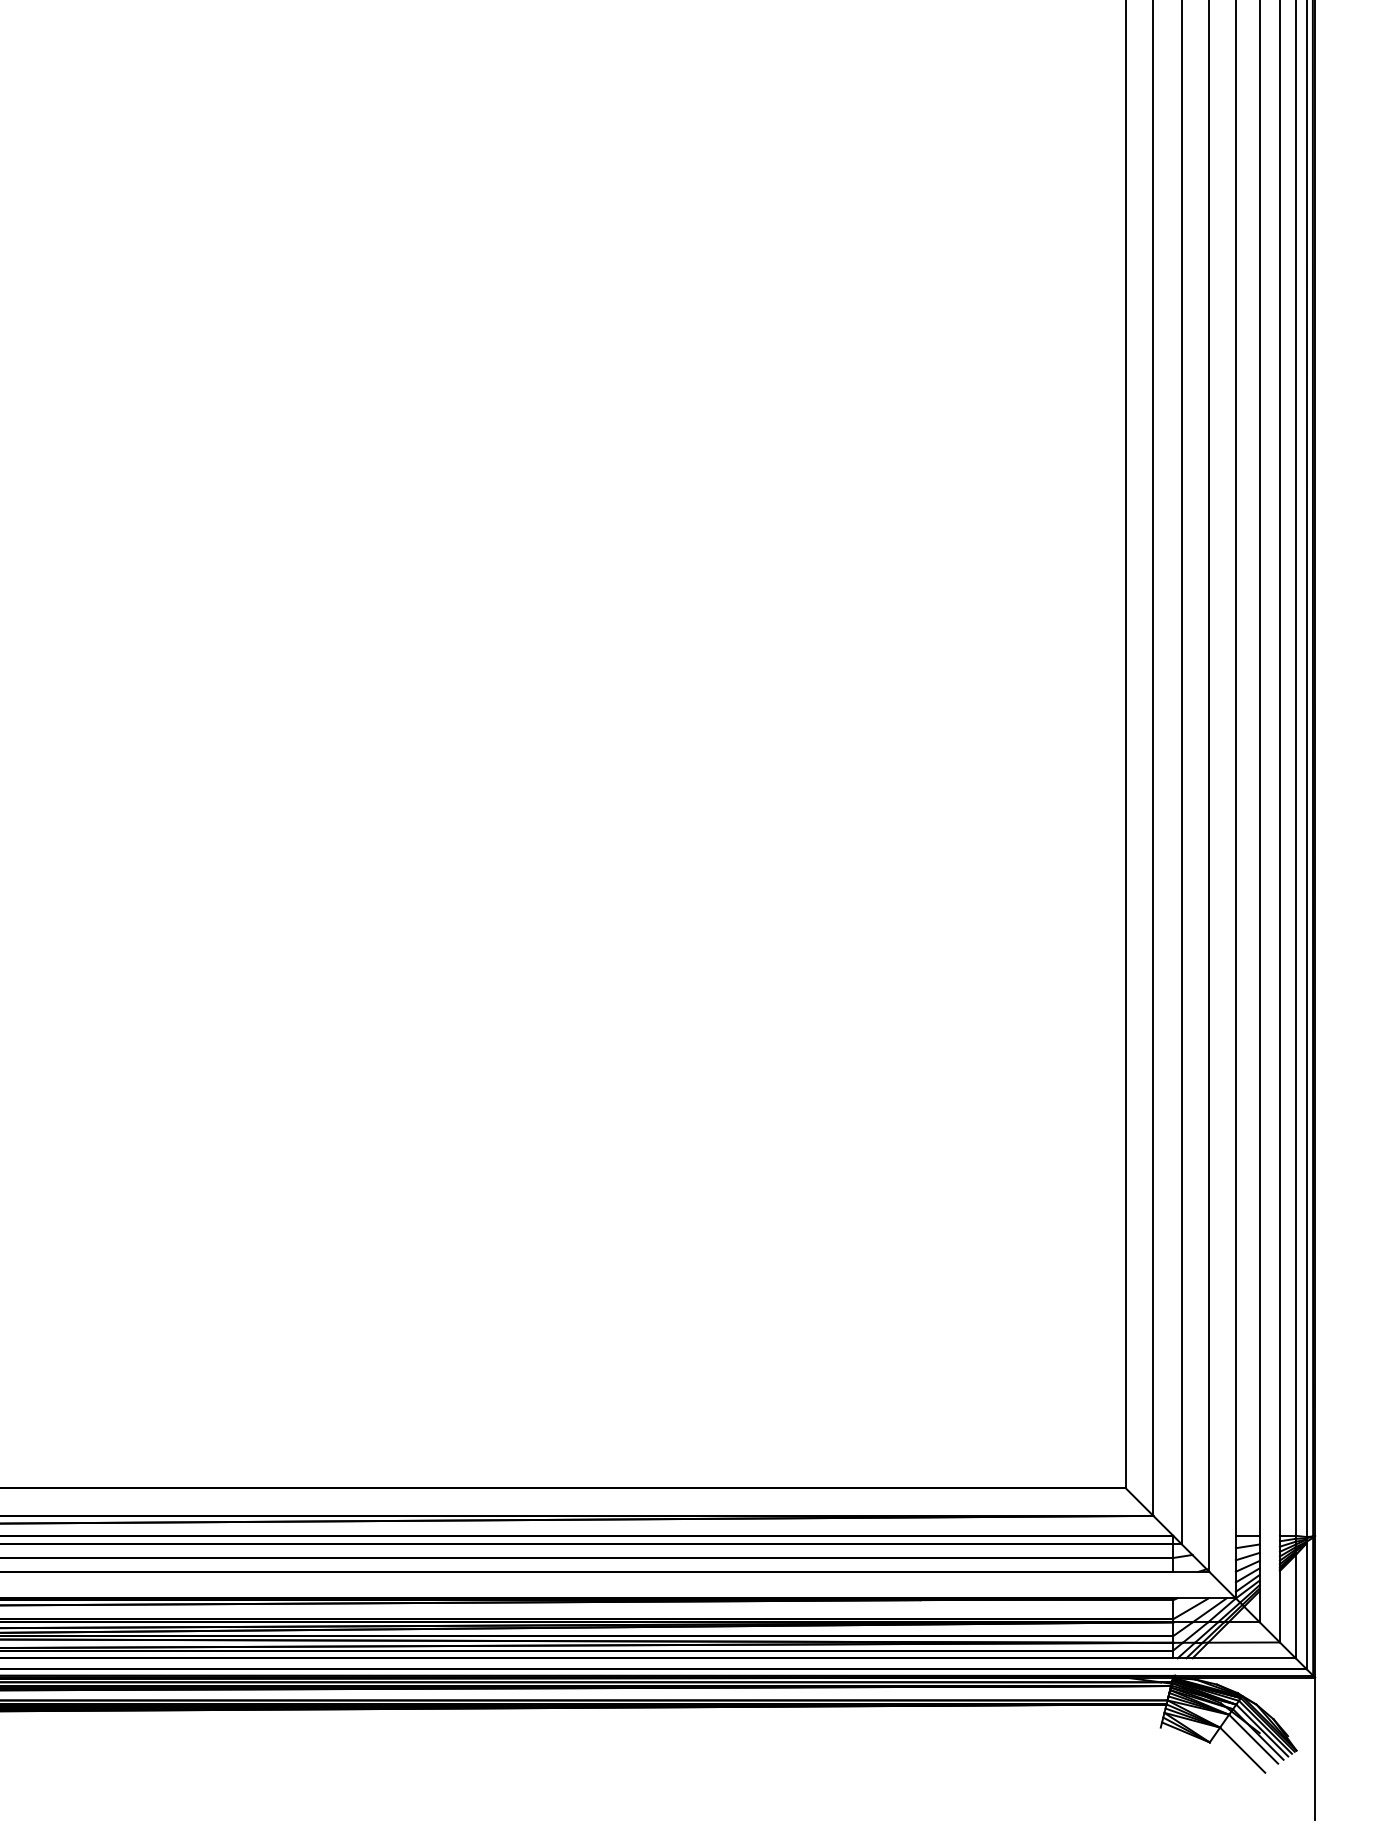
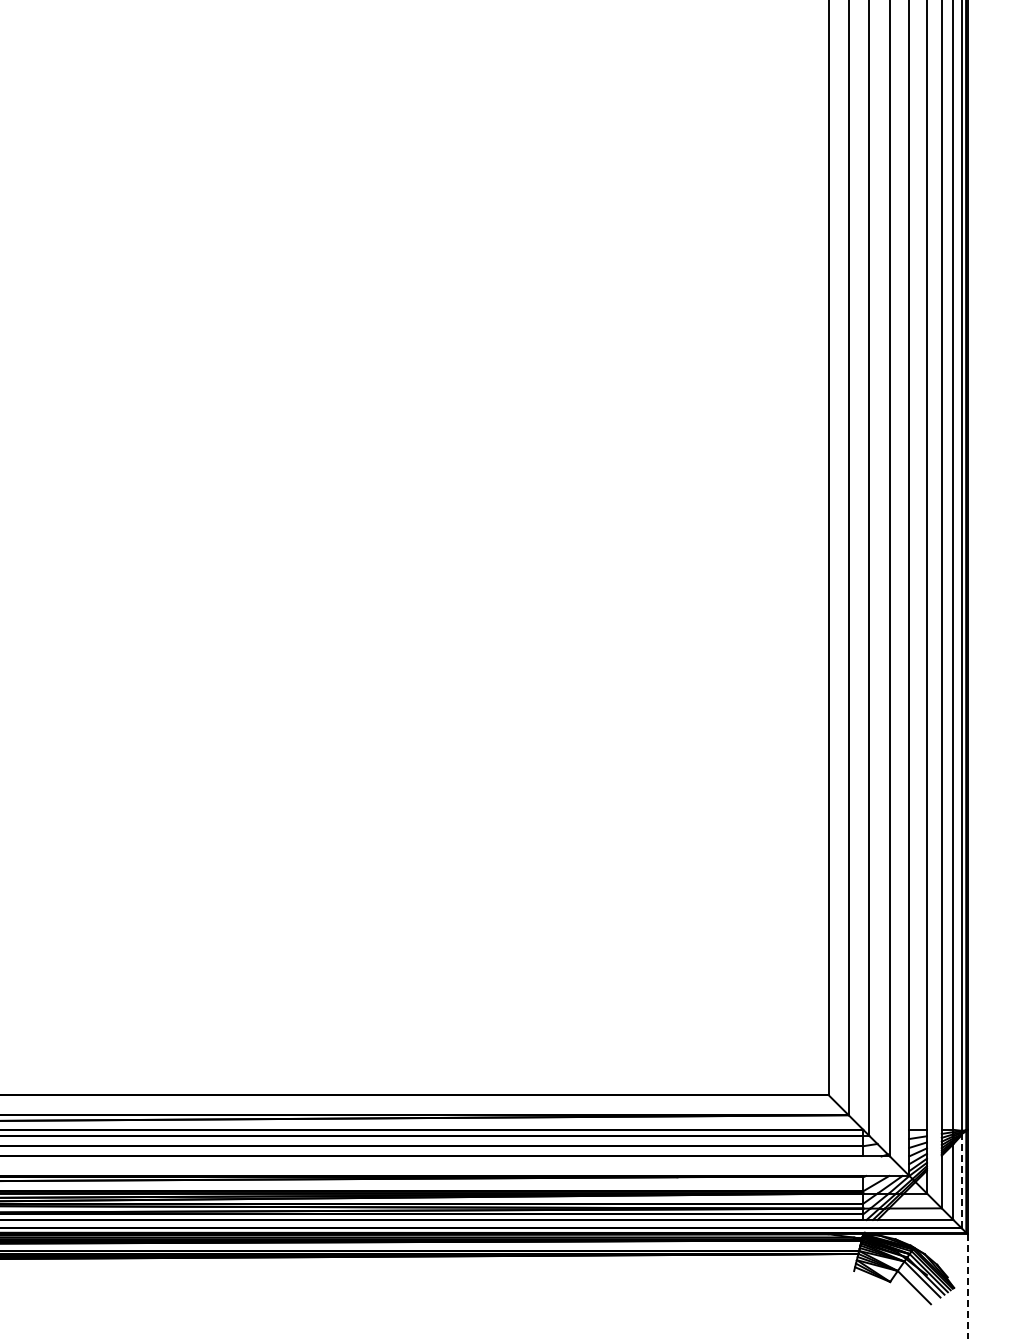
line: (1306, 1605) -> (961, 1181), solid -> dashed
line: (1314, 1748) -> (967, 1286), solid -> dashed

